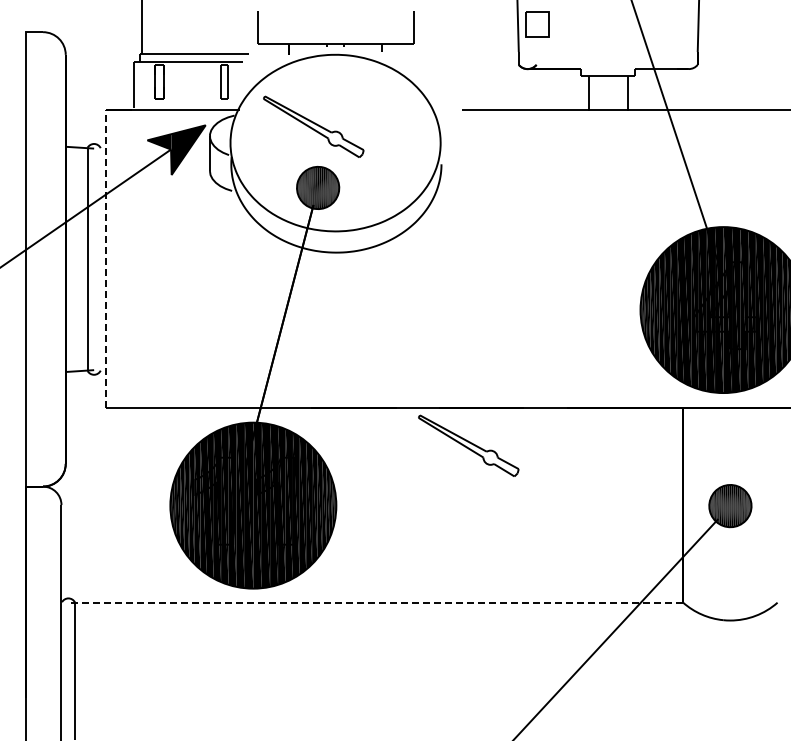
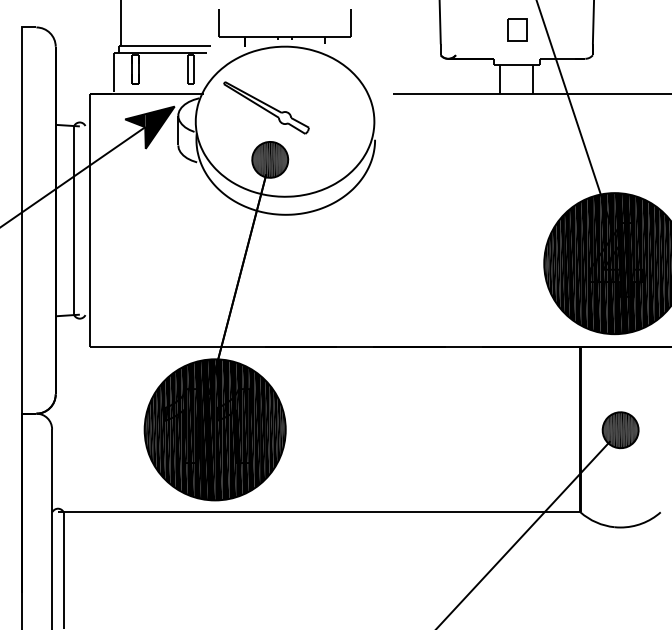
part: (537, 24) -> (517, 30), moved
line: (105, 258) -> (89, 219), dashed -> solid
part: (468, 445) -> (398, 378), removed
line: (375, 602) -> (319, 512), dashed -> solid

